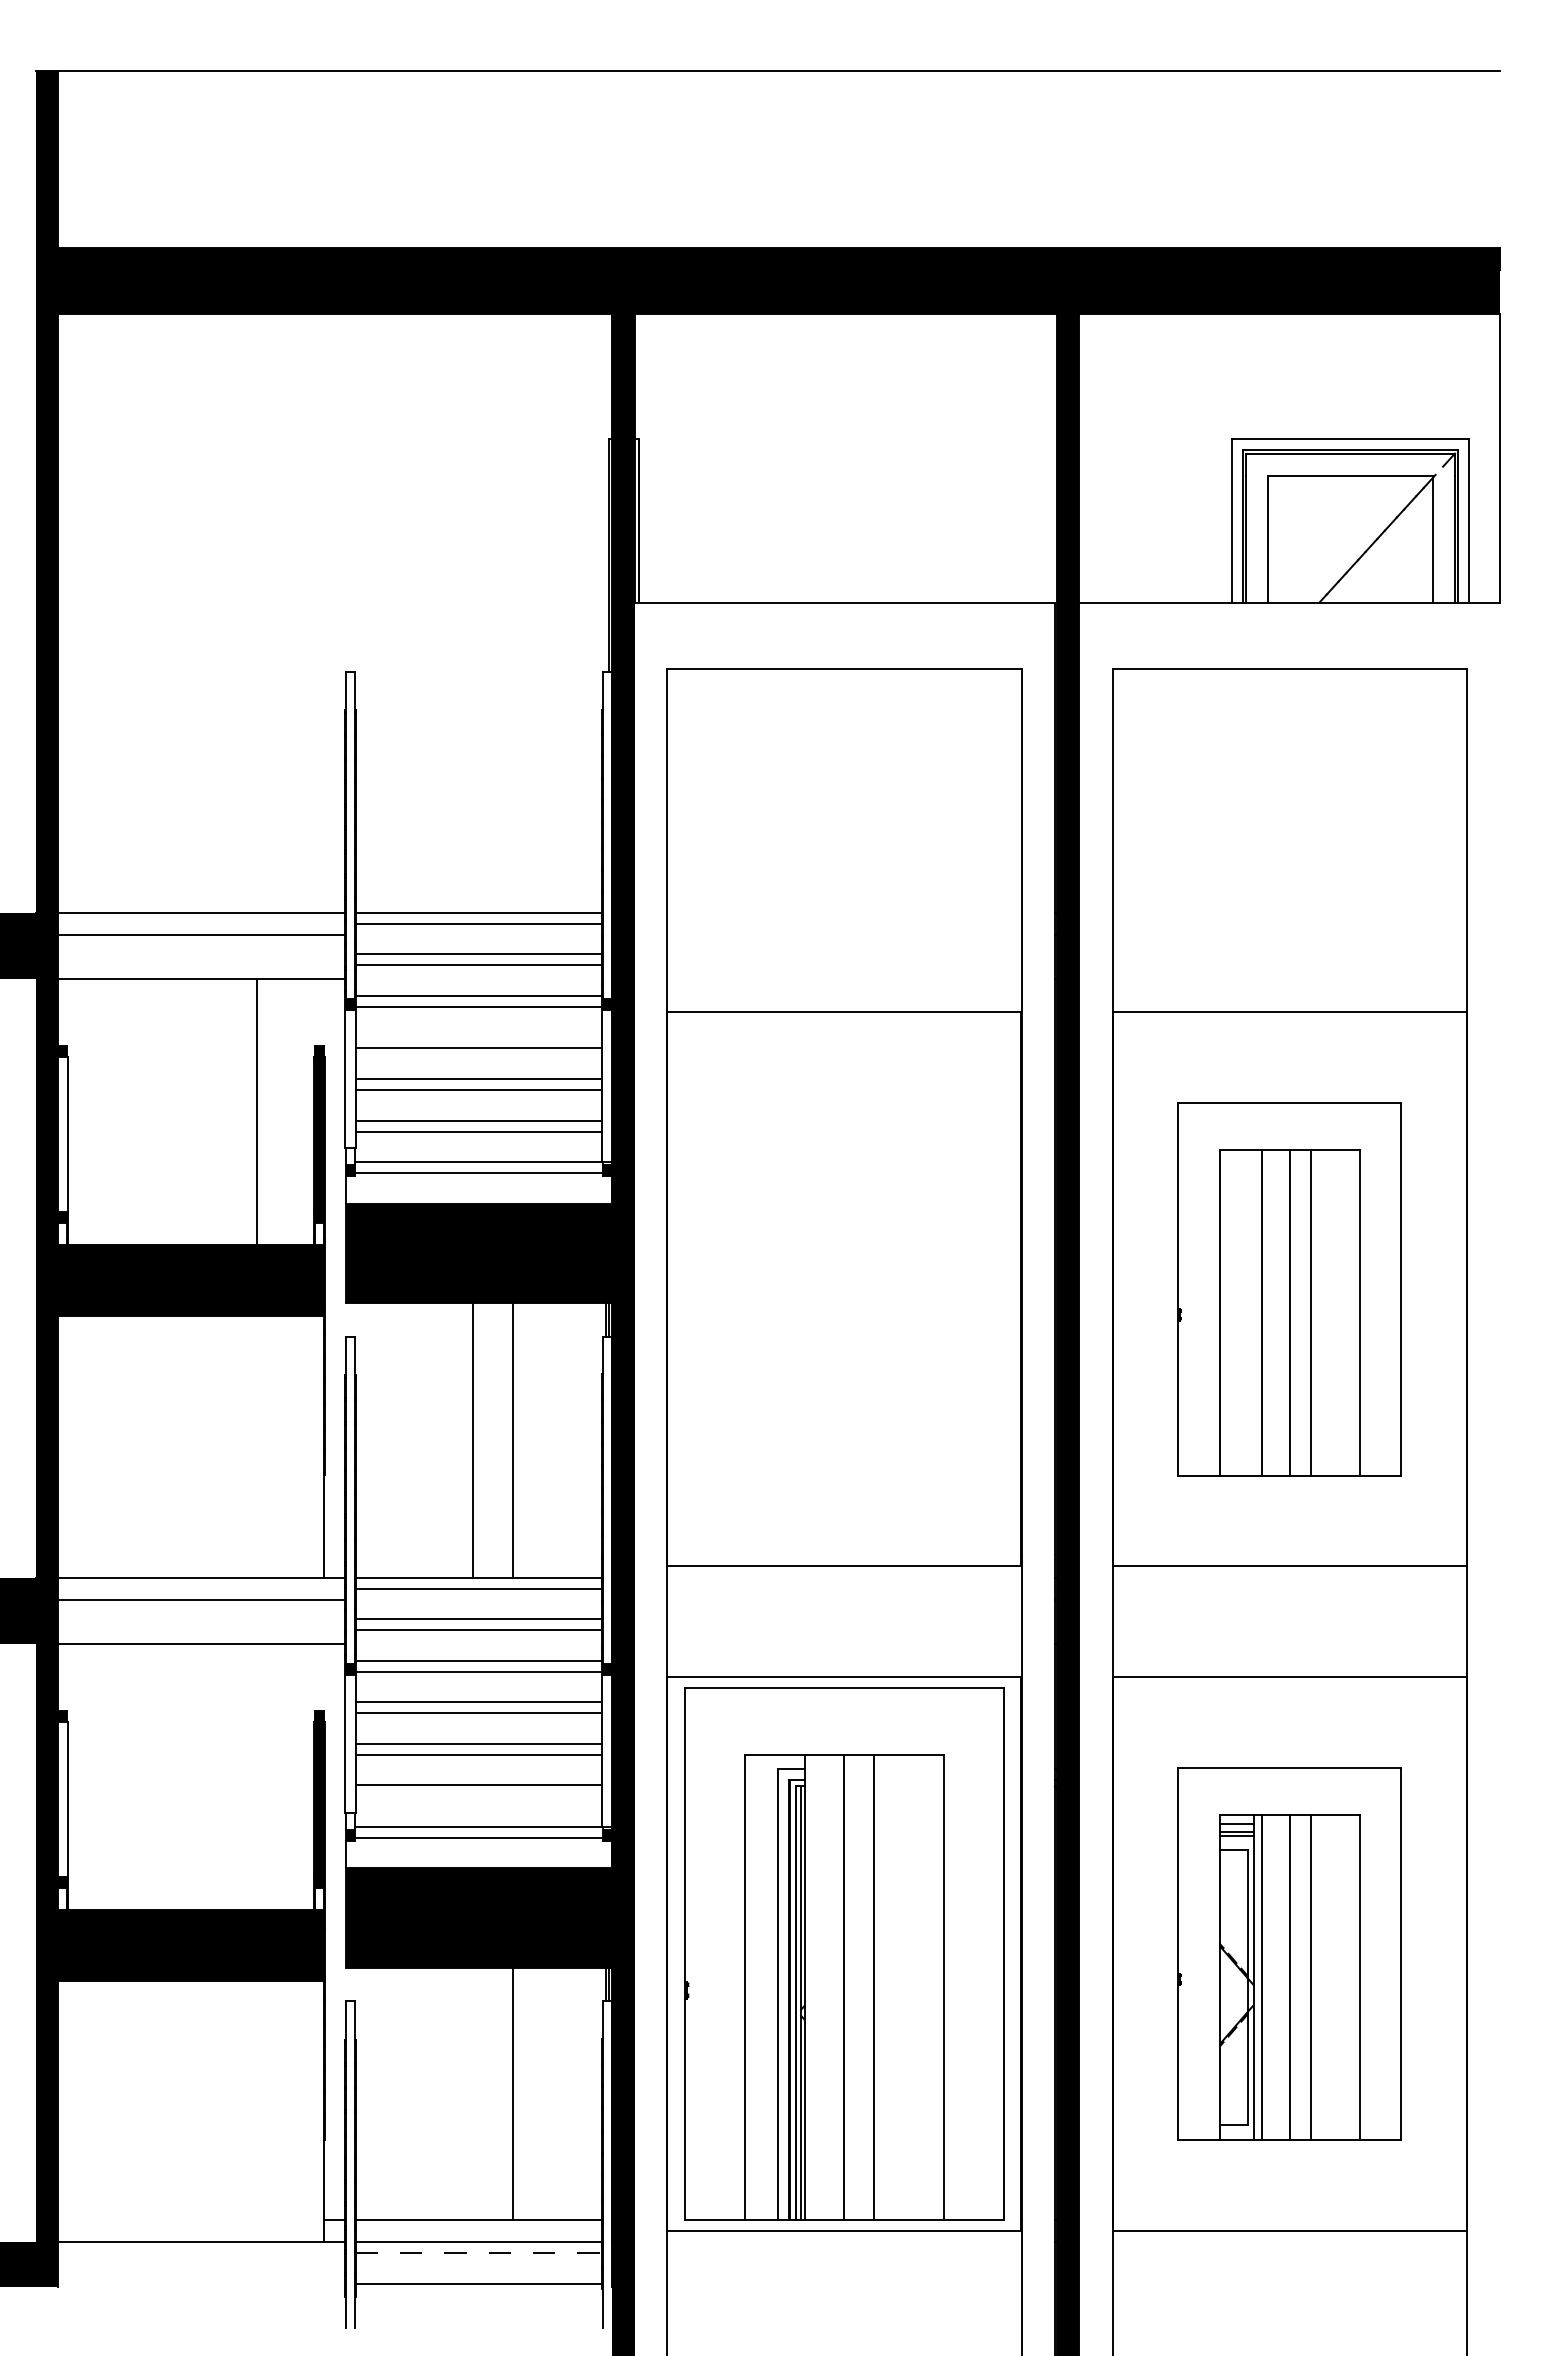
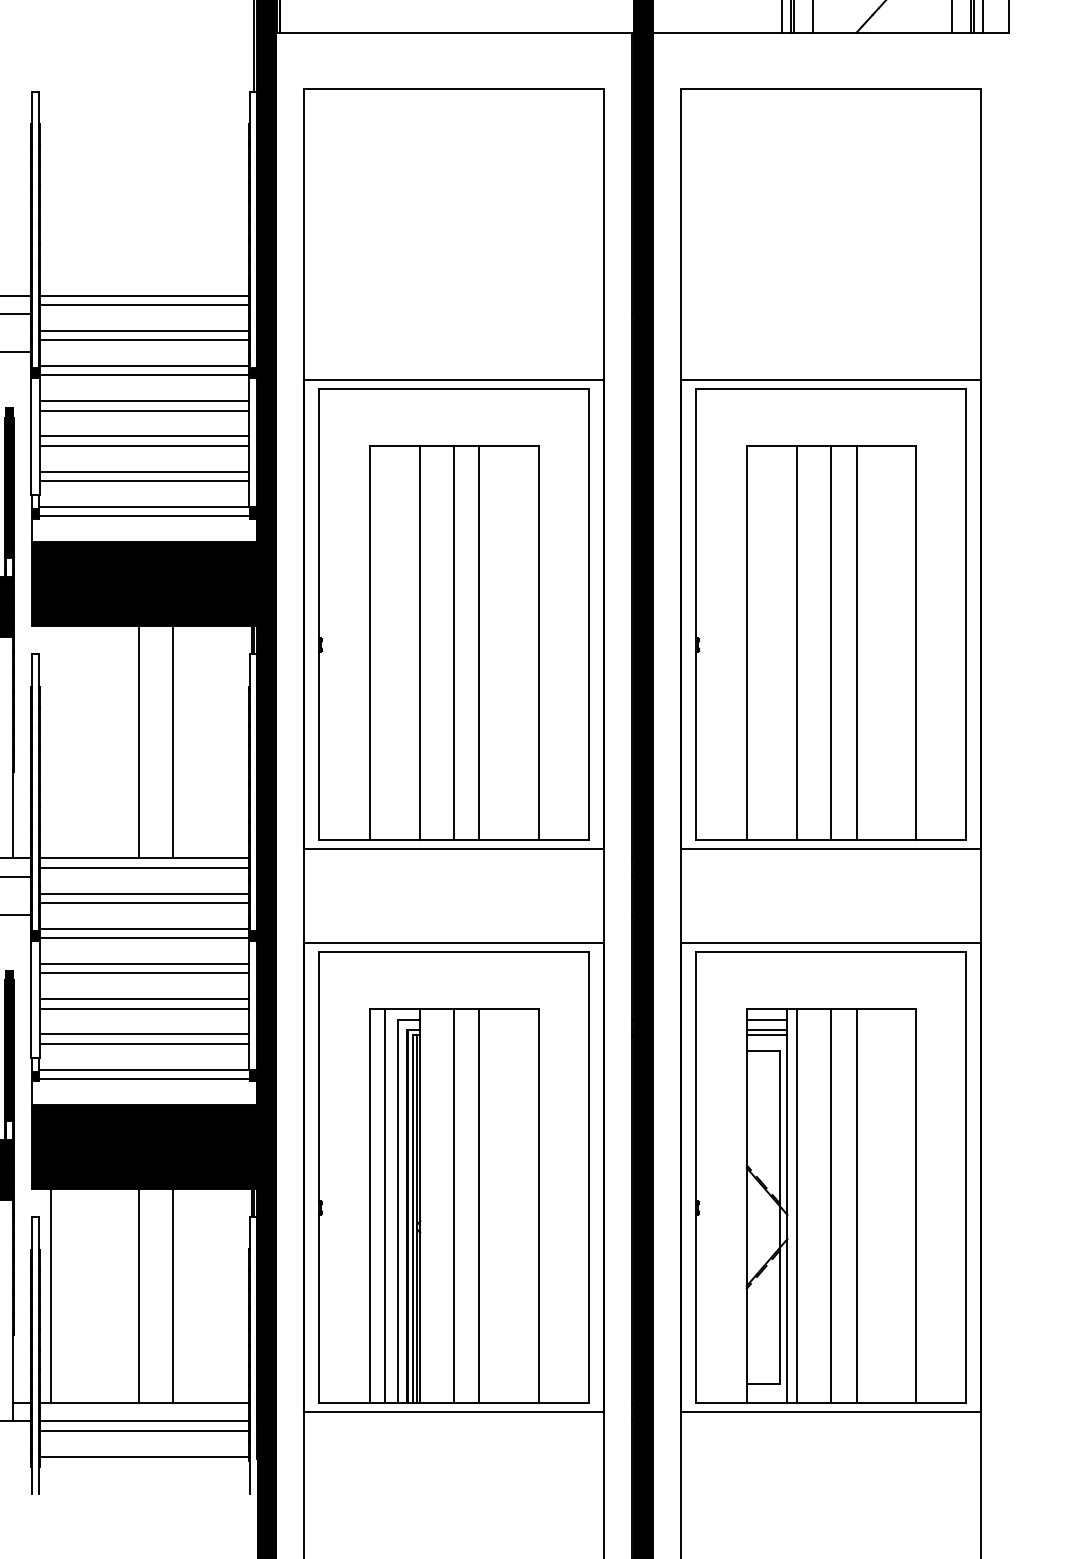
line: (478, 1037) -> (144, 401), added
part: (844, 1289) -> (454, 614), added
part: (1289, 1289) -> (830, 614), size x1.43
line: (478, 1796) -> (144, 1043), added
part: (1289, 1953) -> (830, 1176), size x1.43
line: (763, 1987) -> (385, 1205), added
line: (367, 2093) -> (50, 1295), added
line: (472, 2093) -> (139, 1295), added
line: (478, 2253) -> (144, 1430), dashed -> solid

